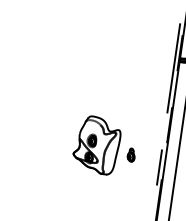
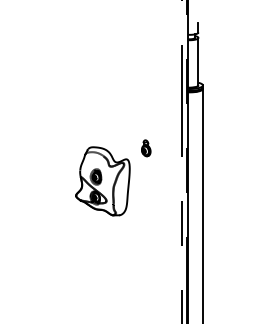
part: (96, 145) -> (102, 181), moved
part: (131, 155) -> (146, 148), moved

